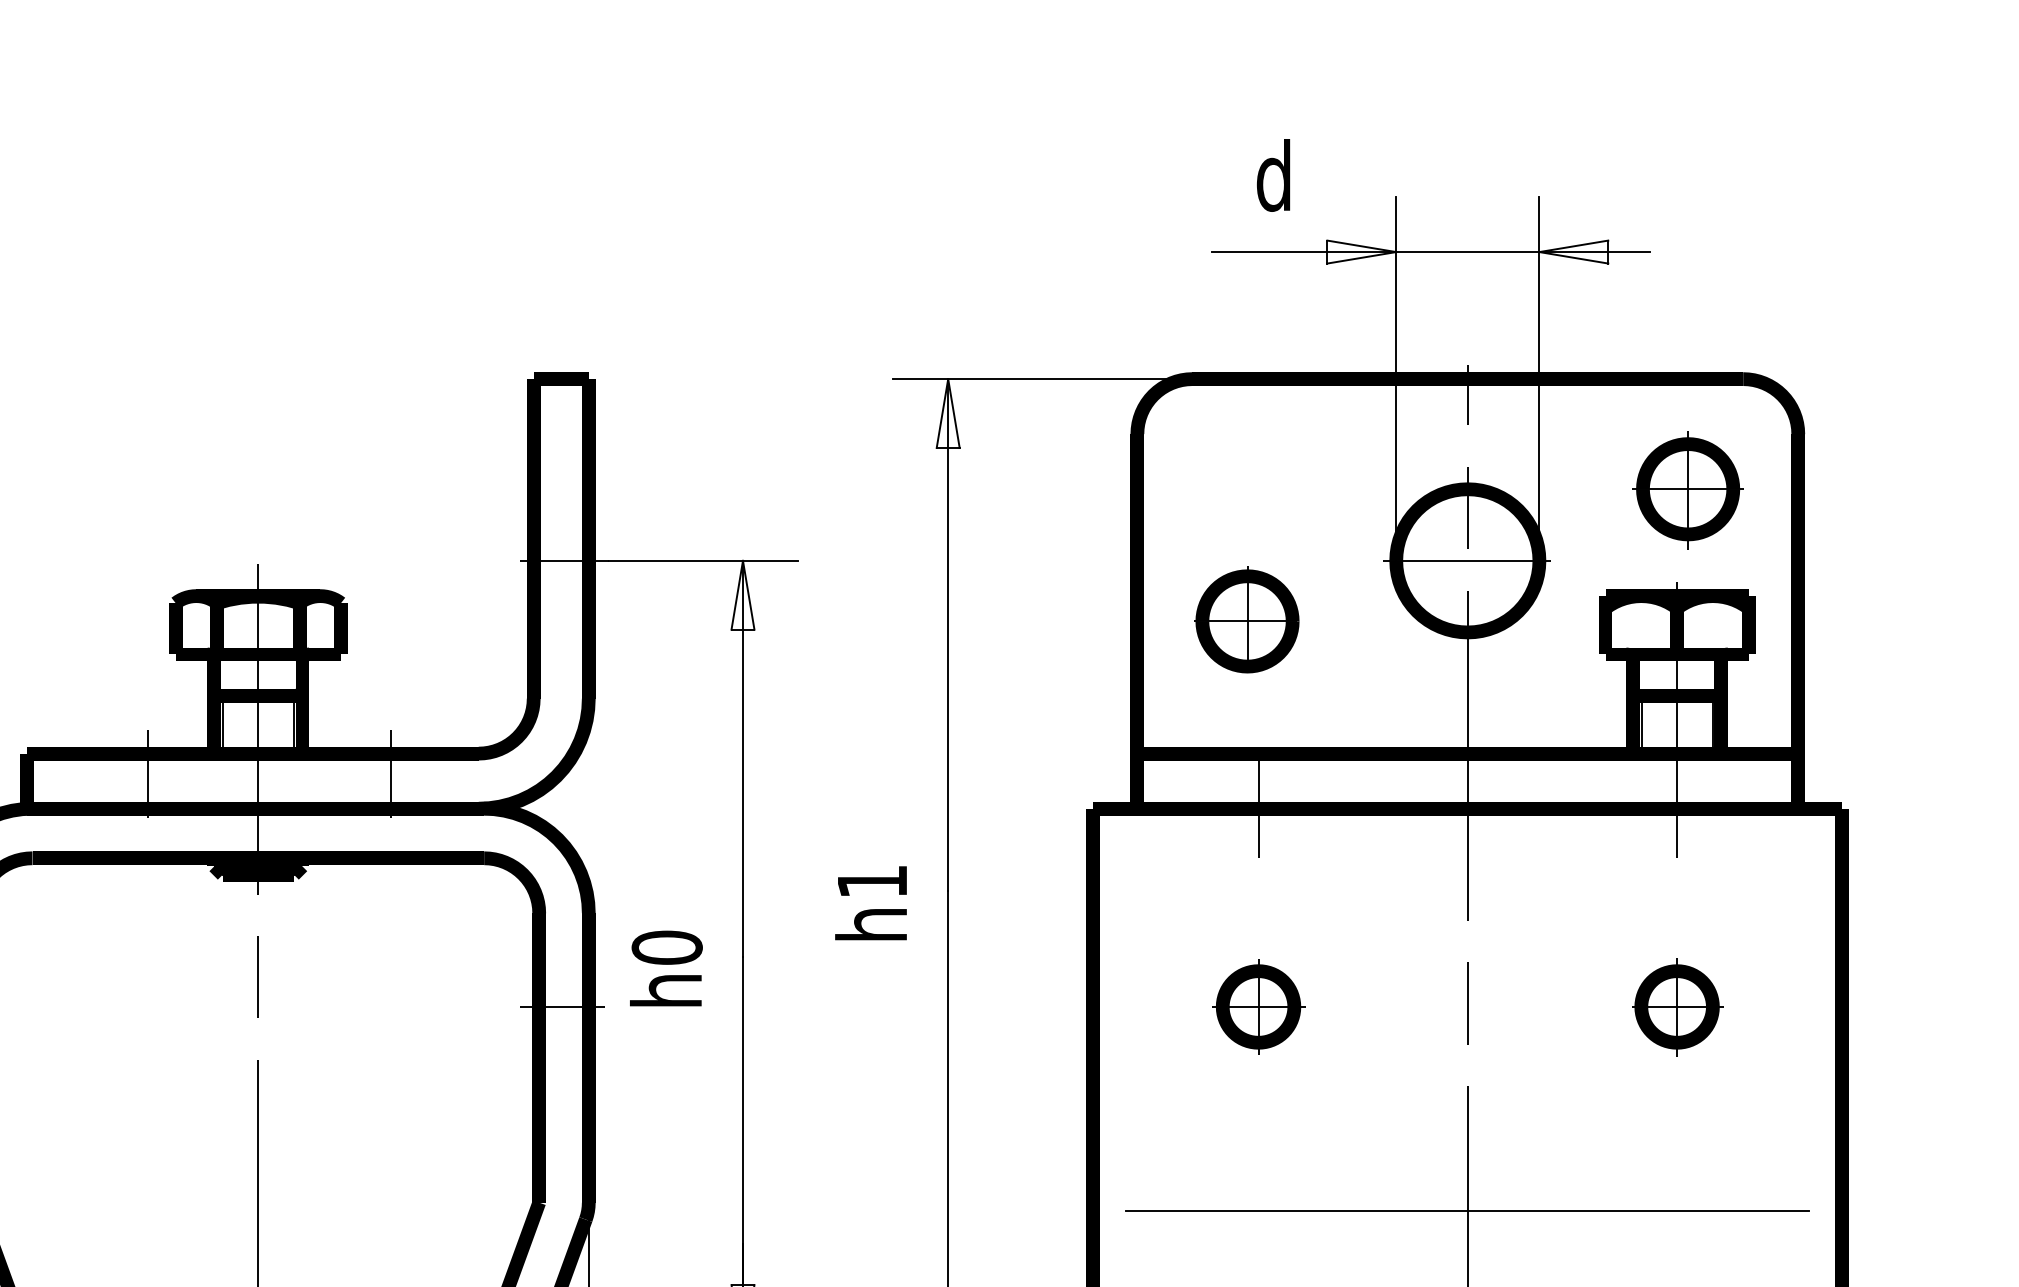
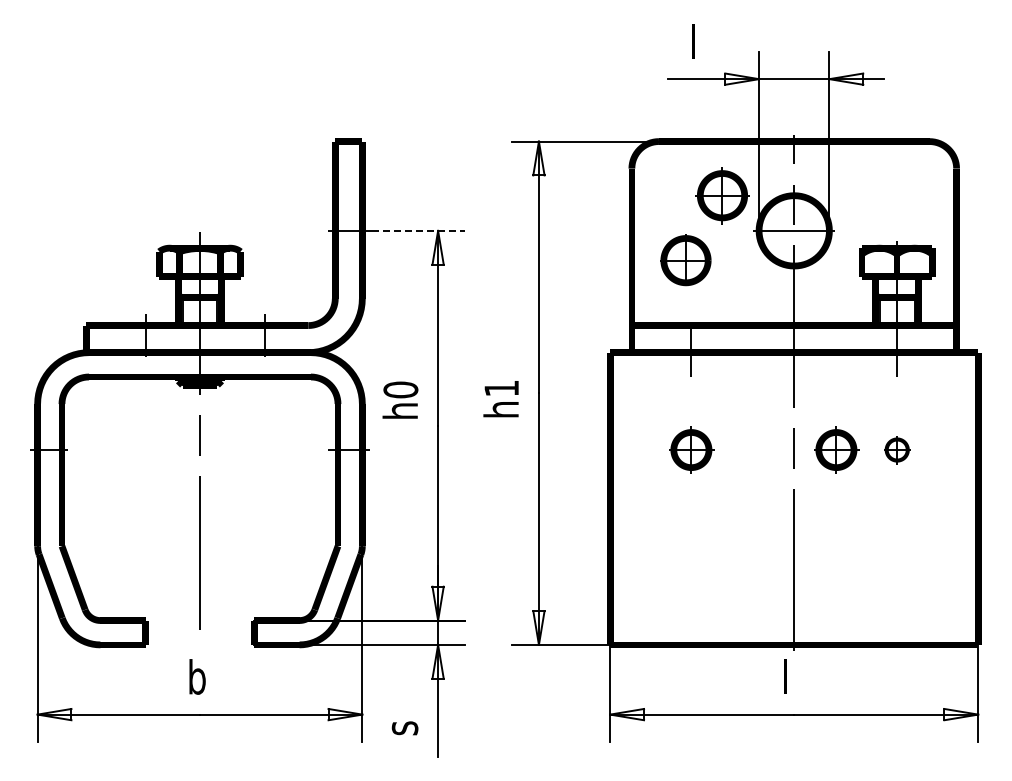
text: (1272, 175) -> (698, 41), d -> l
part: (1688, 488) -> (722, 195), moved
line: (705, 560) -> (419, 230), solid -> dashed
text: (666, 967) -> (400, 399), moved
part: (1553, 1005) -> (836, 449), added
part: (1677, 1005) -> (897, 449), size x0.6
line: (1468, 1211) -> (794, 550), removed

